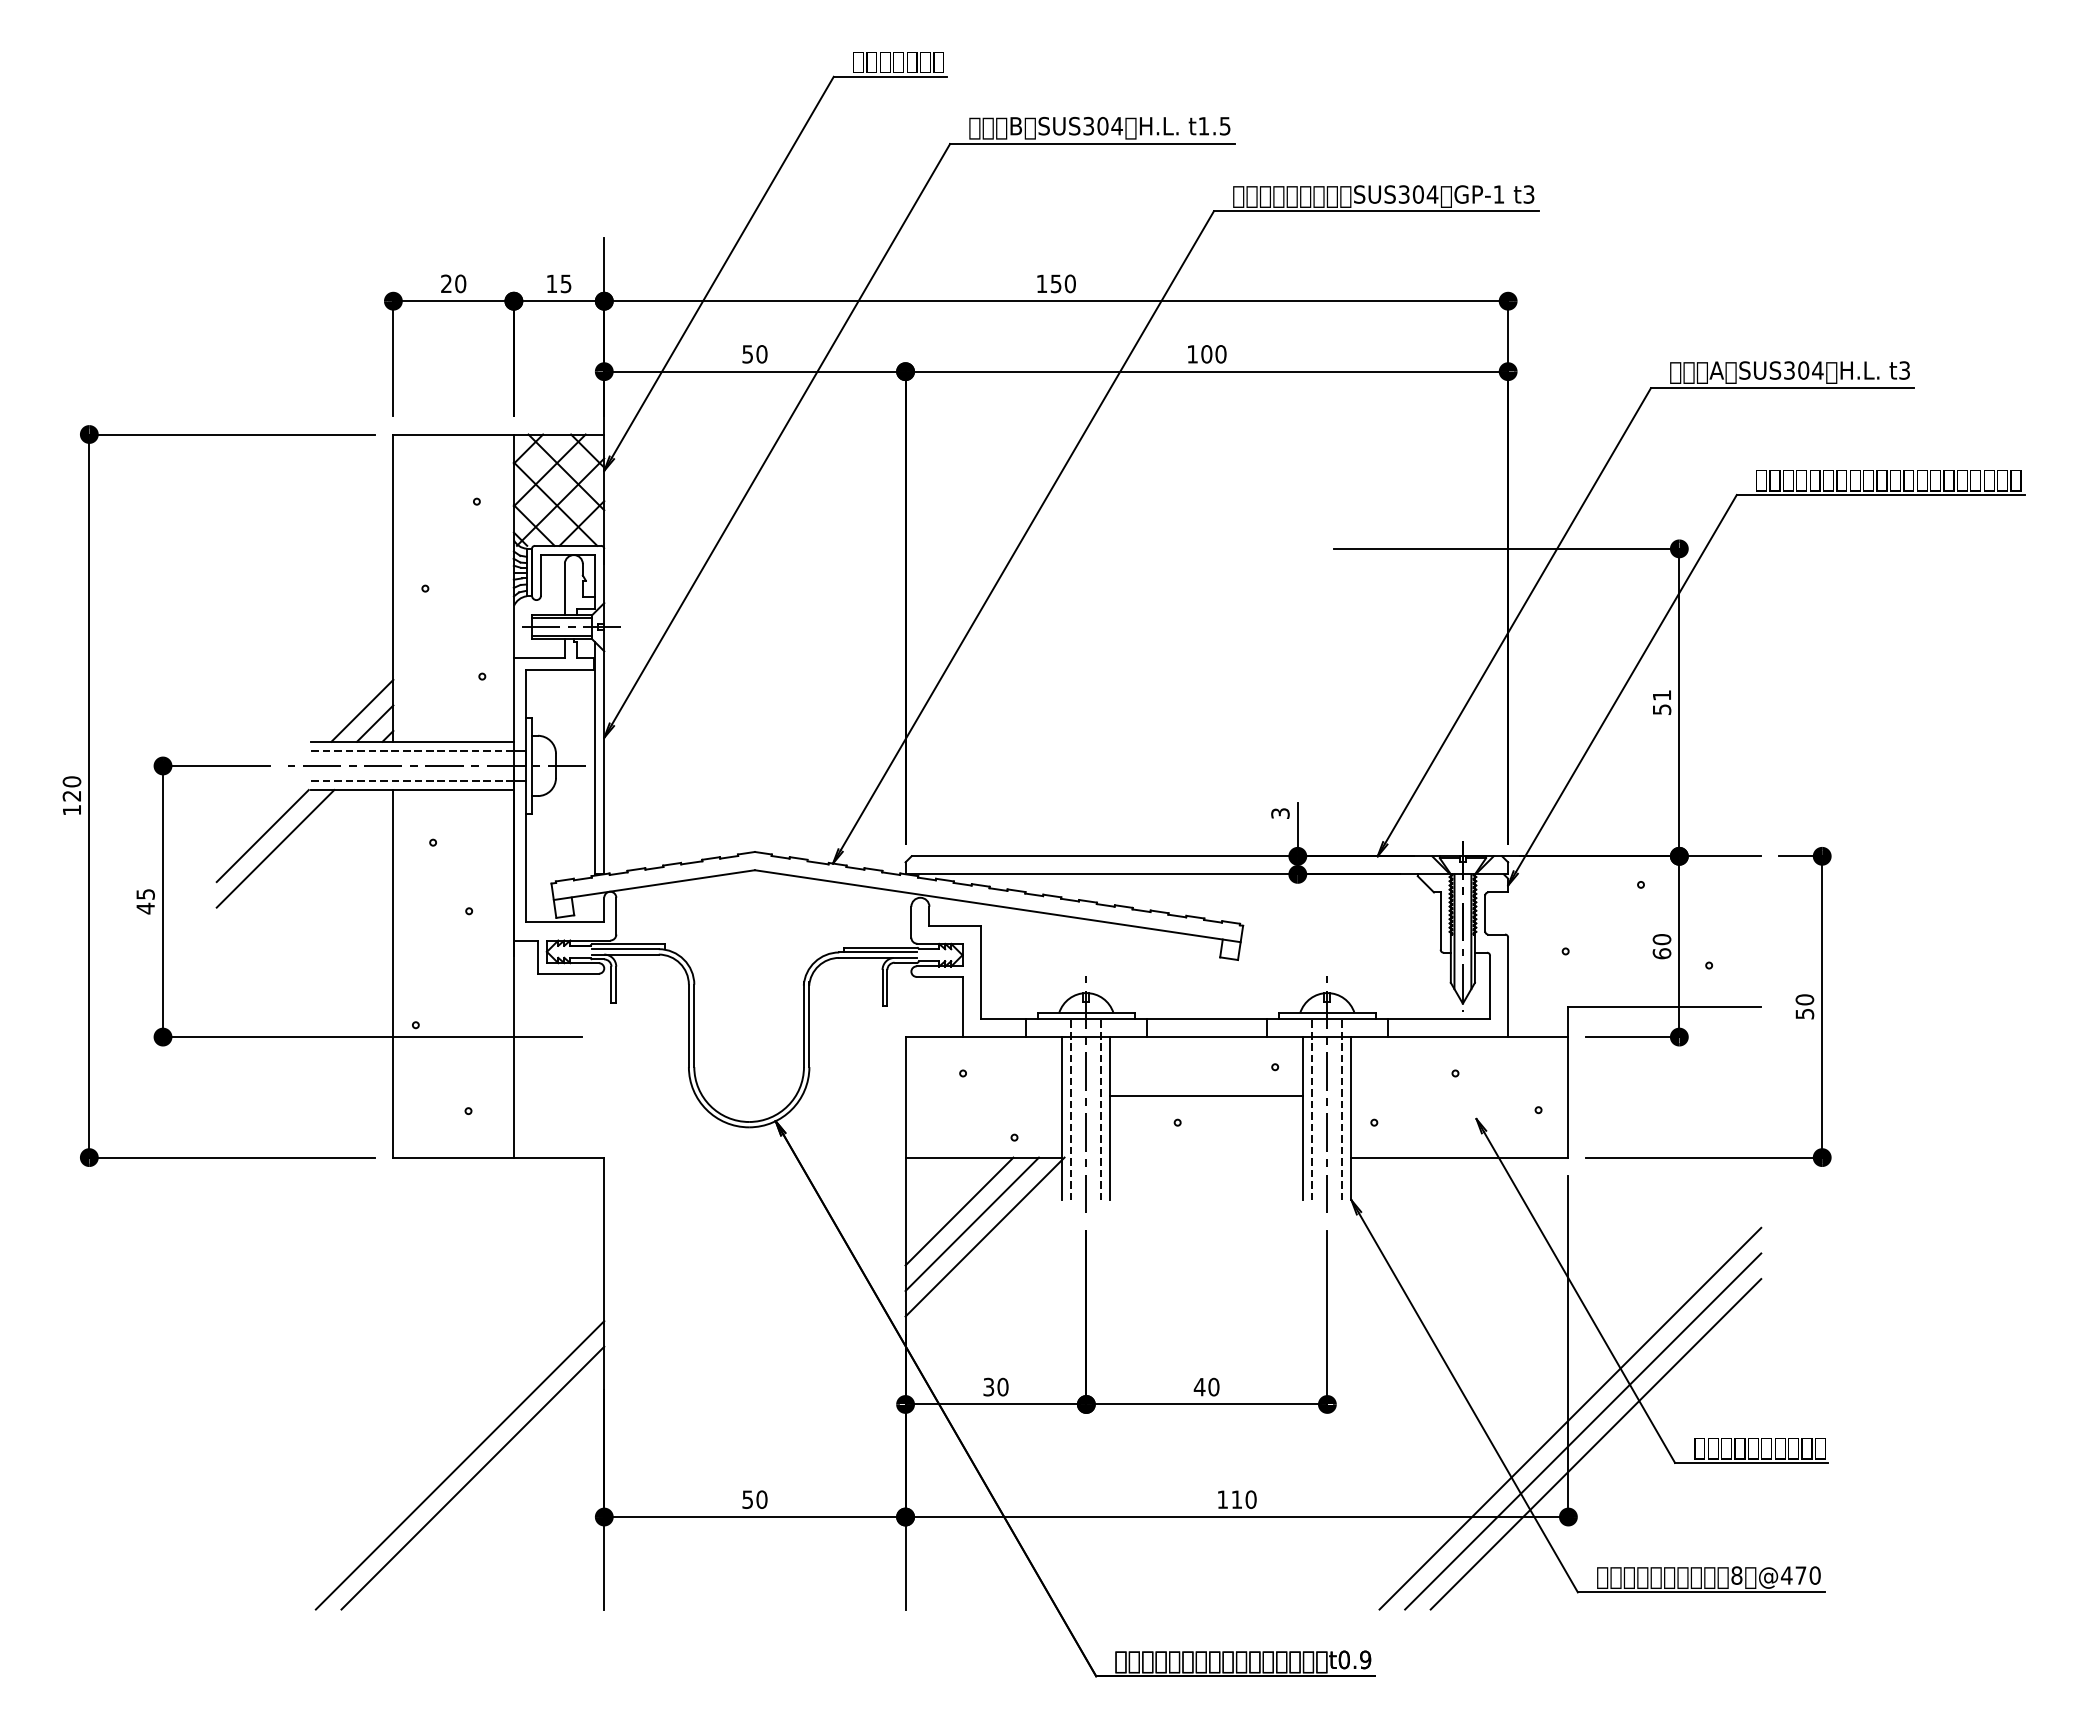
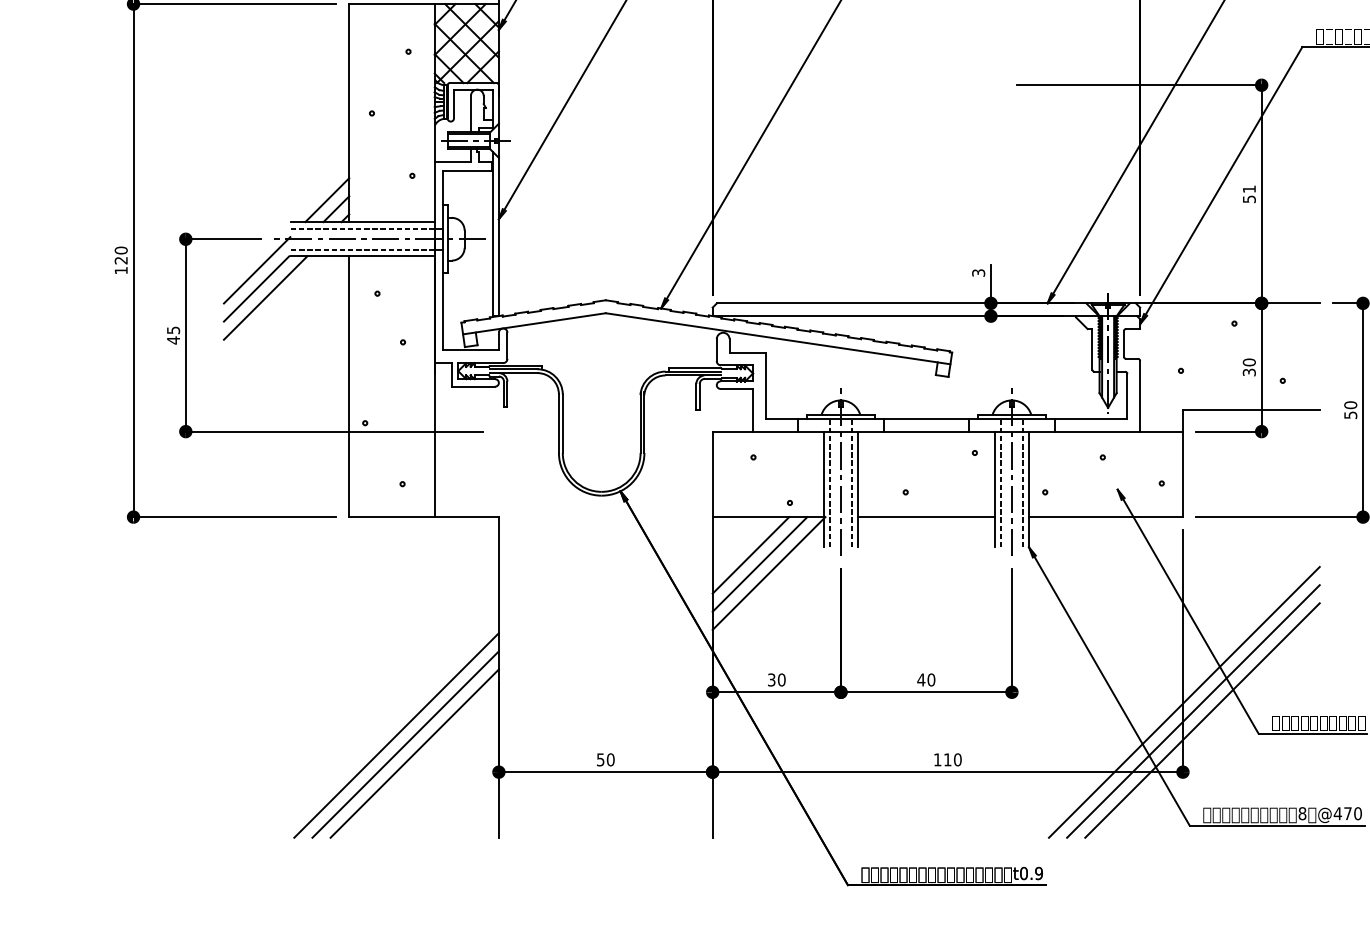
line: (263, 809) -> (257, 270), added
text: (1661, 953) -> (1249, 372), 60 -> 30
line: (1206, 1095) -> (926, 517), moved
line: (485, 1490) -> (414, 753), added

